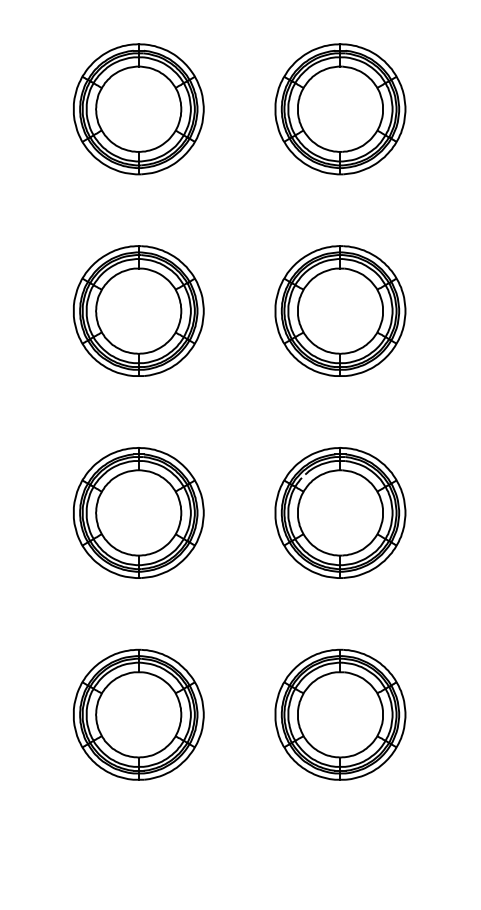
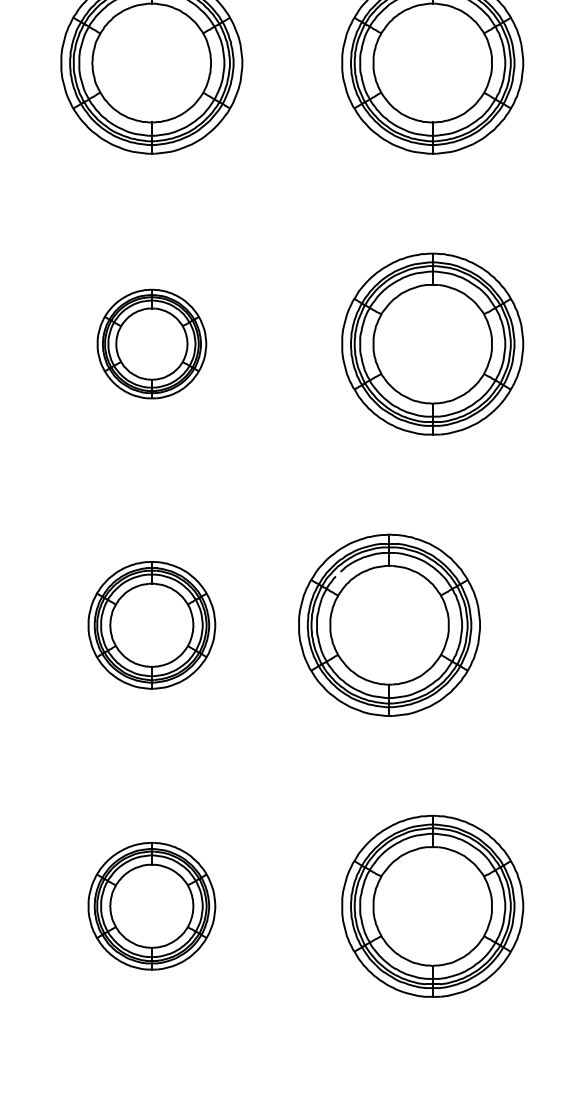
part: (138, 310) -> (151, 343), size x0.6
part: (138, 512) -> (151, 624), size x0.7
part: (340, 512) -> (389, 624), moved
part: (138, 714) -> (151, 905), size x0.7

